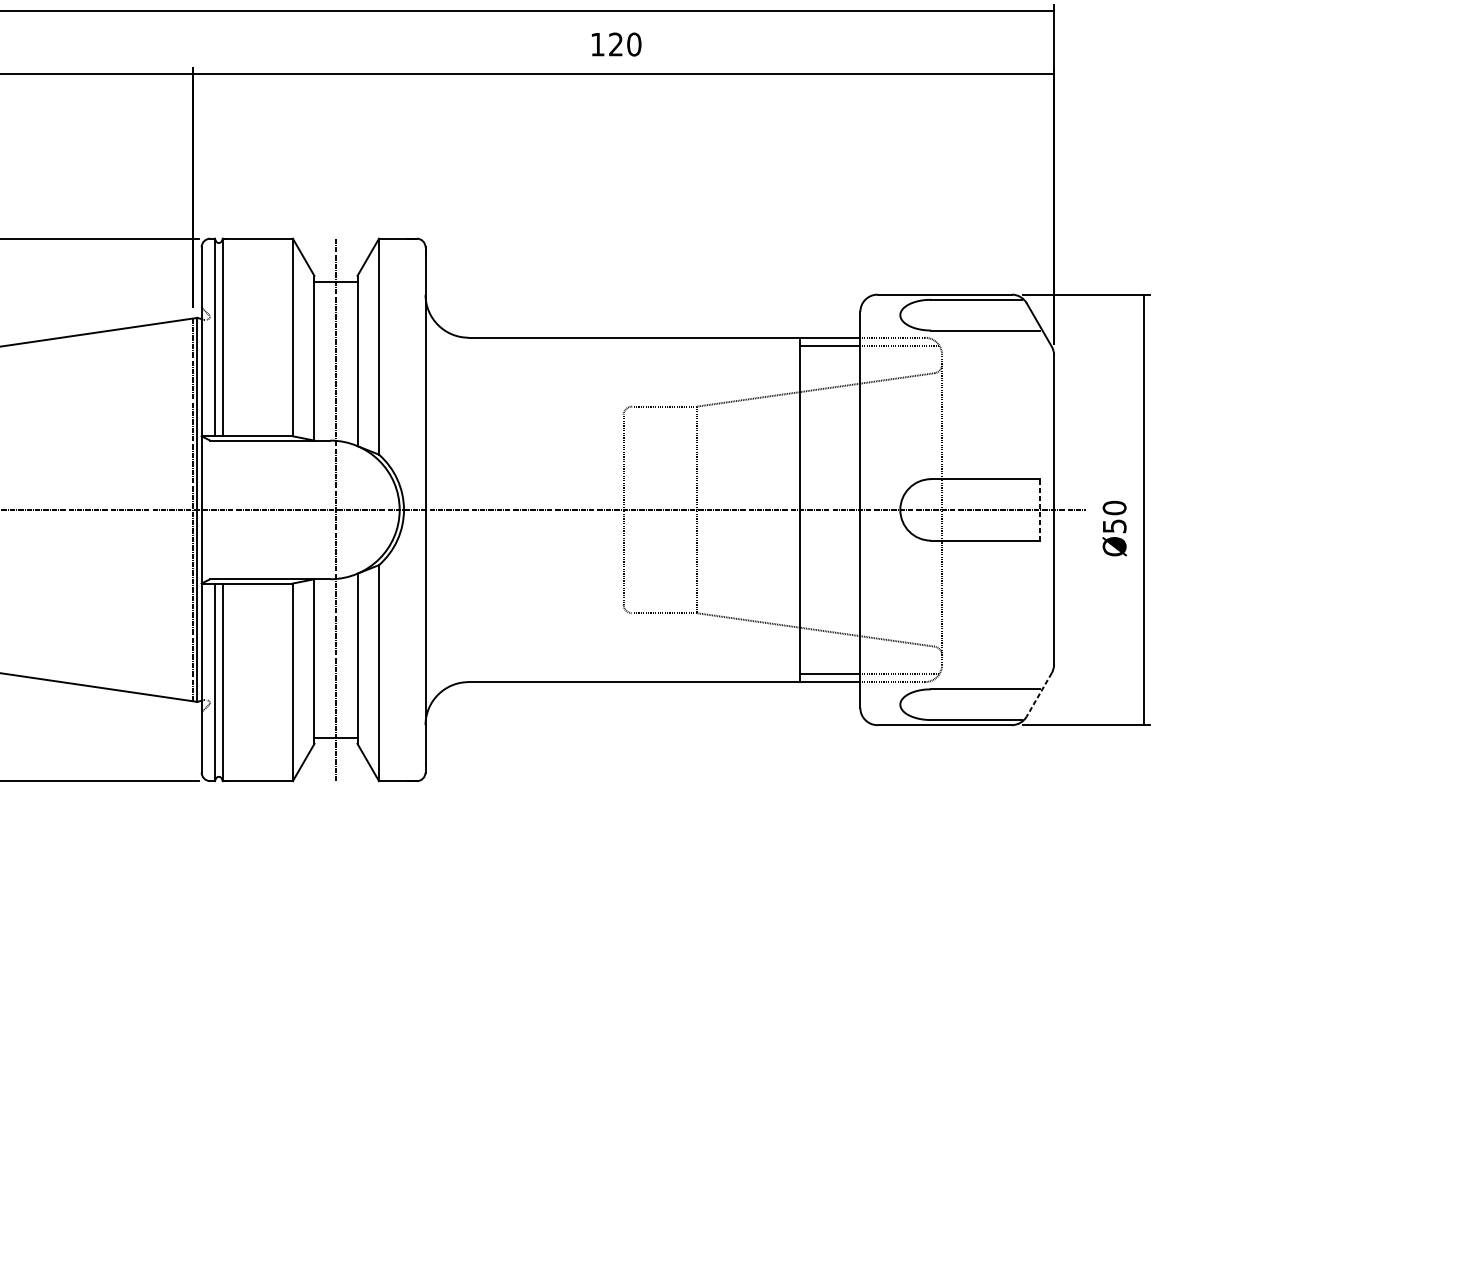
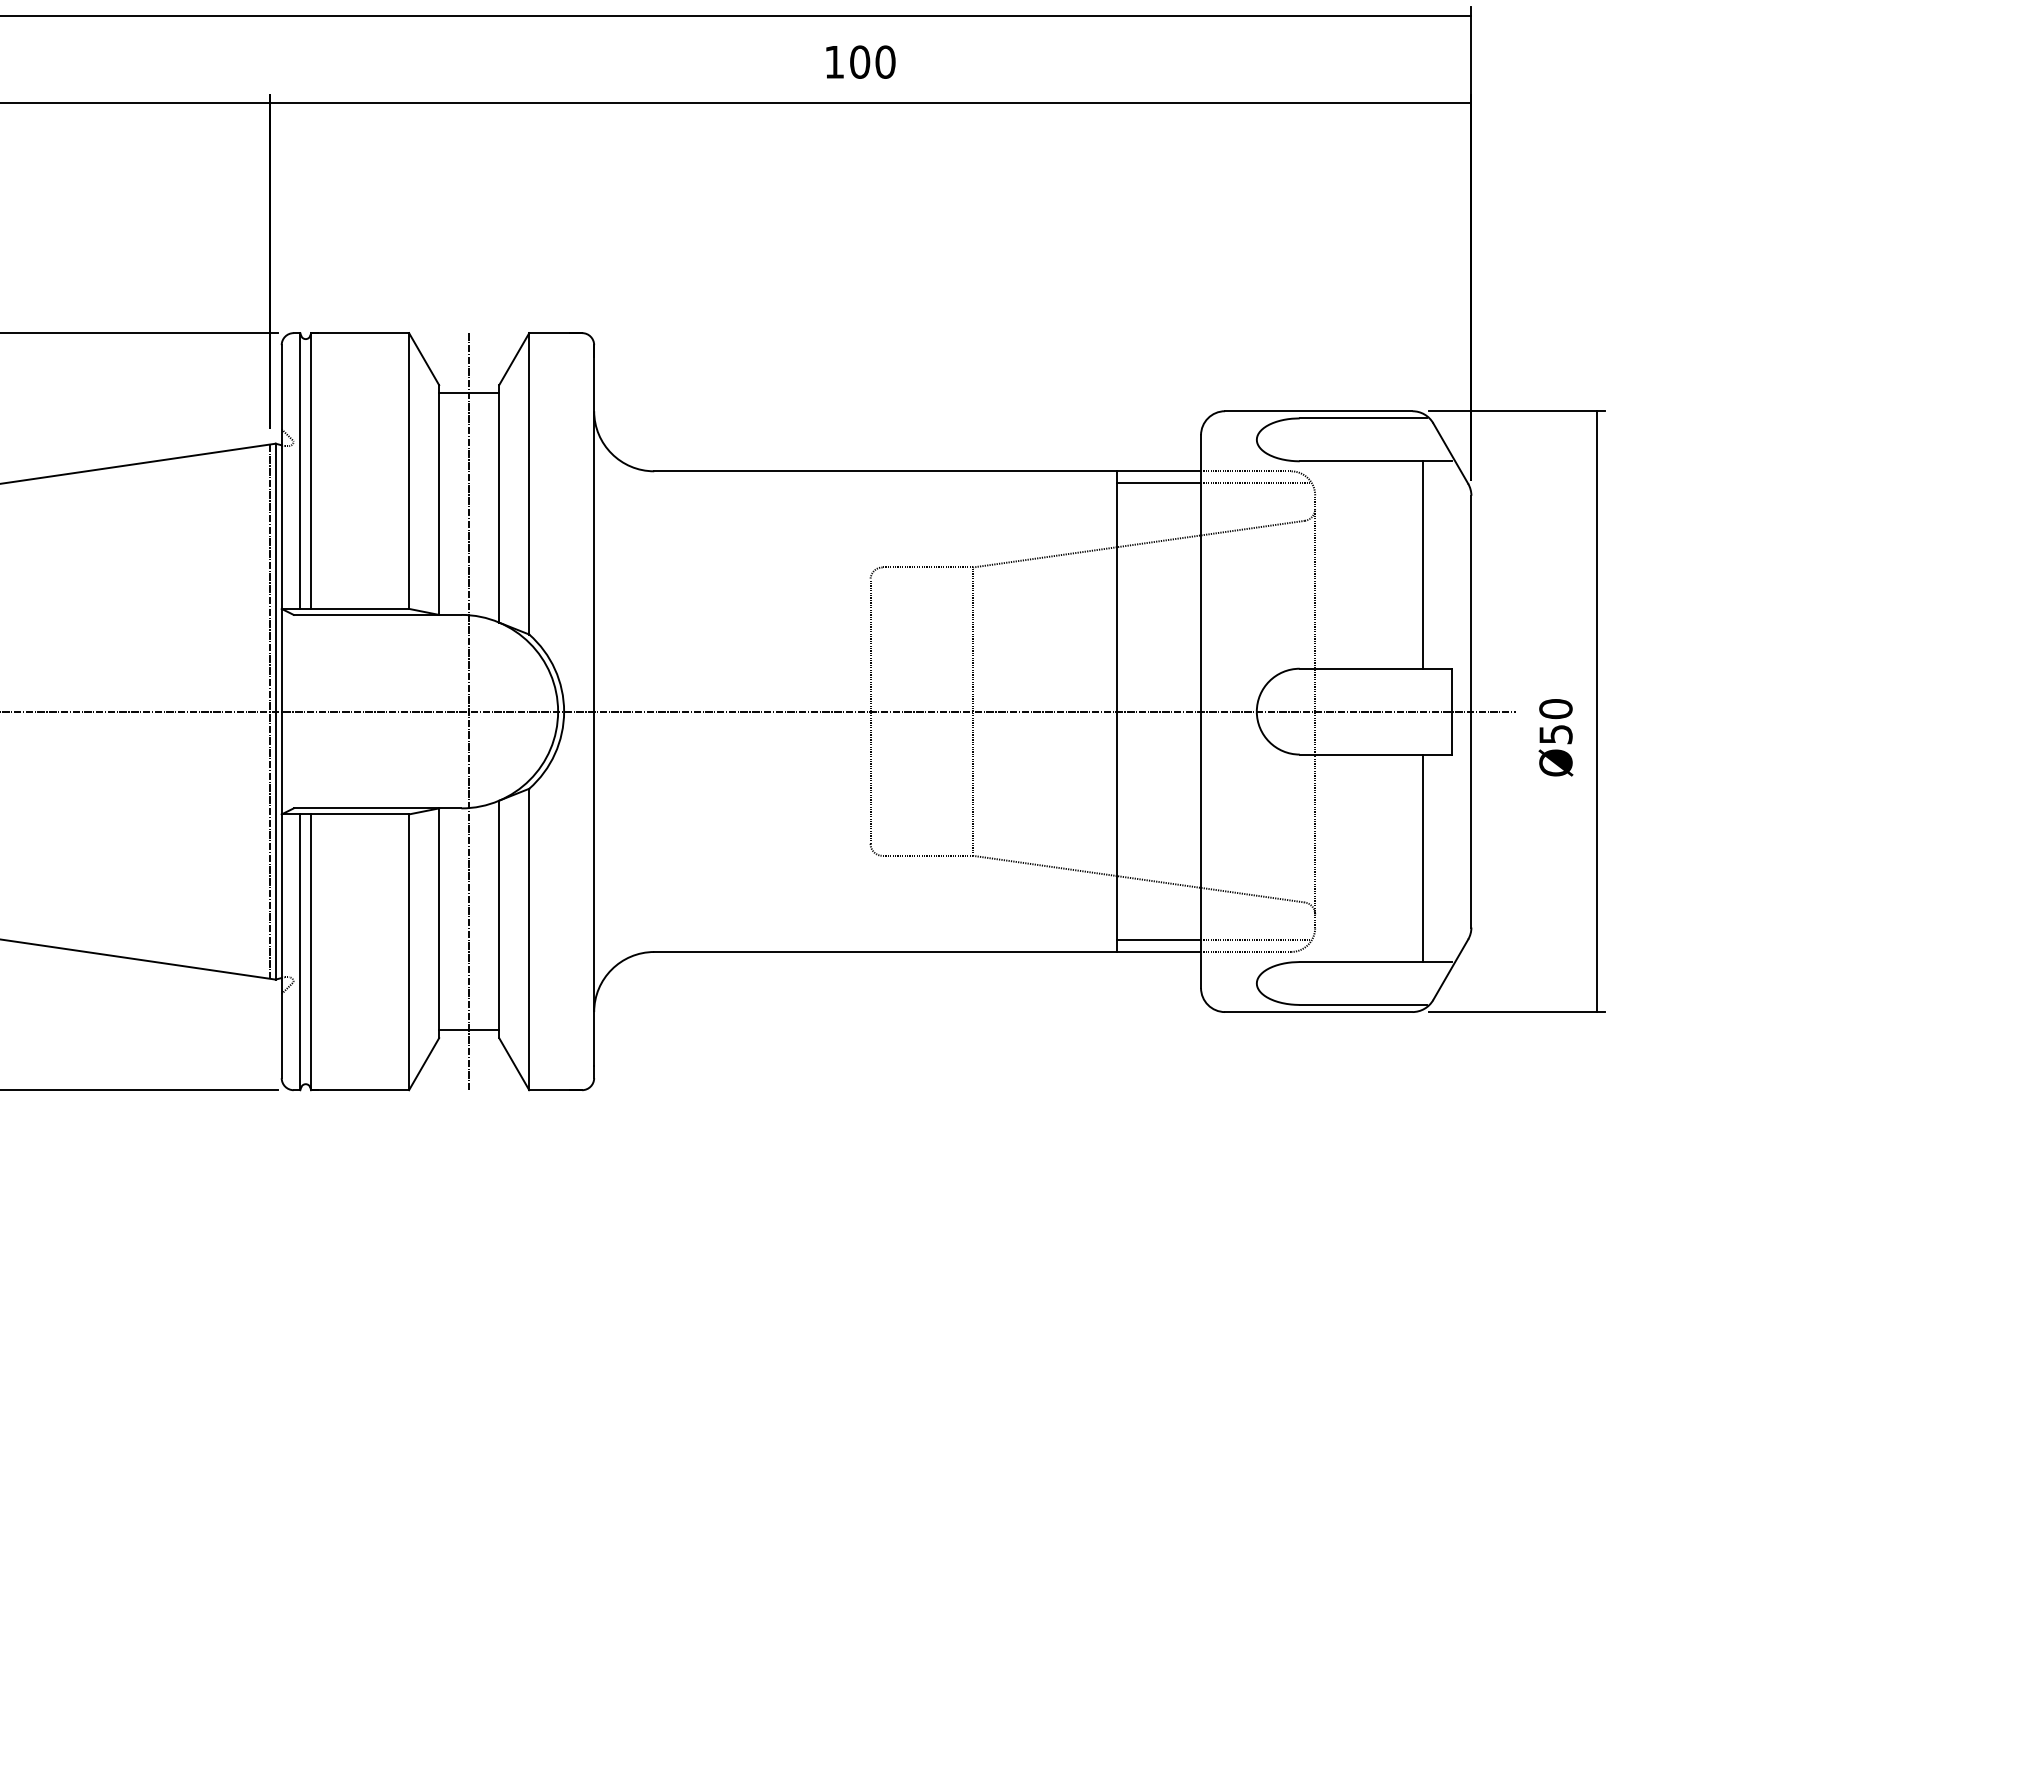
text: (616, 44) -> (860, 61), 120 -> 100
line: (1019, 404) -> (1422, 564), added
line: (1039, 509) -> (1451, 711), dashed -> solid
line: (1019, 615) -> (1422, 858), added
line: (1039, 694) -> (1450, 969), dashed -> solid

